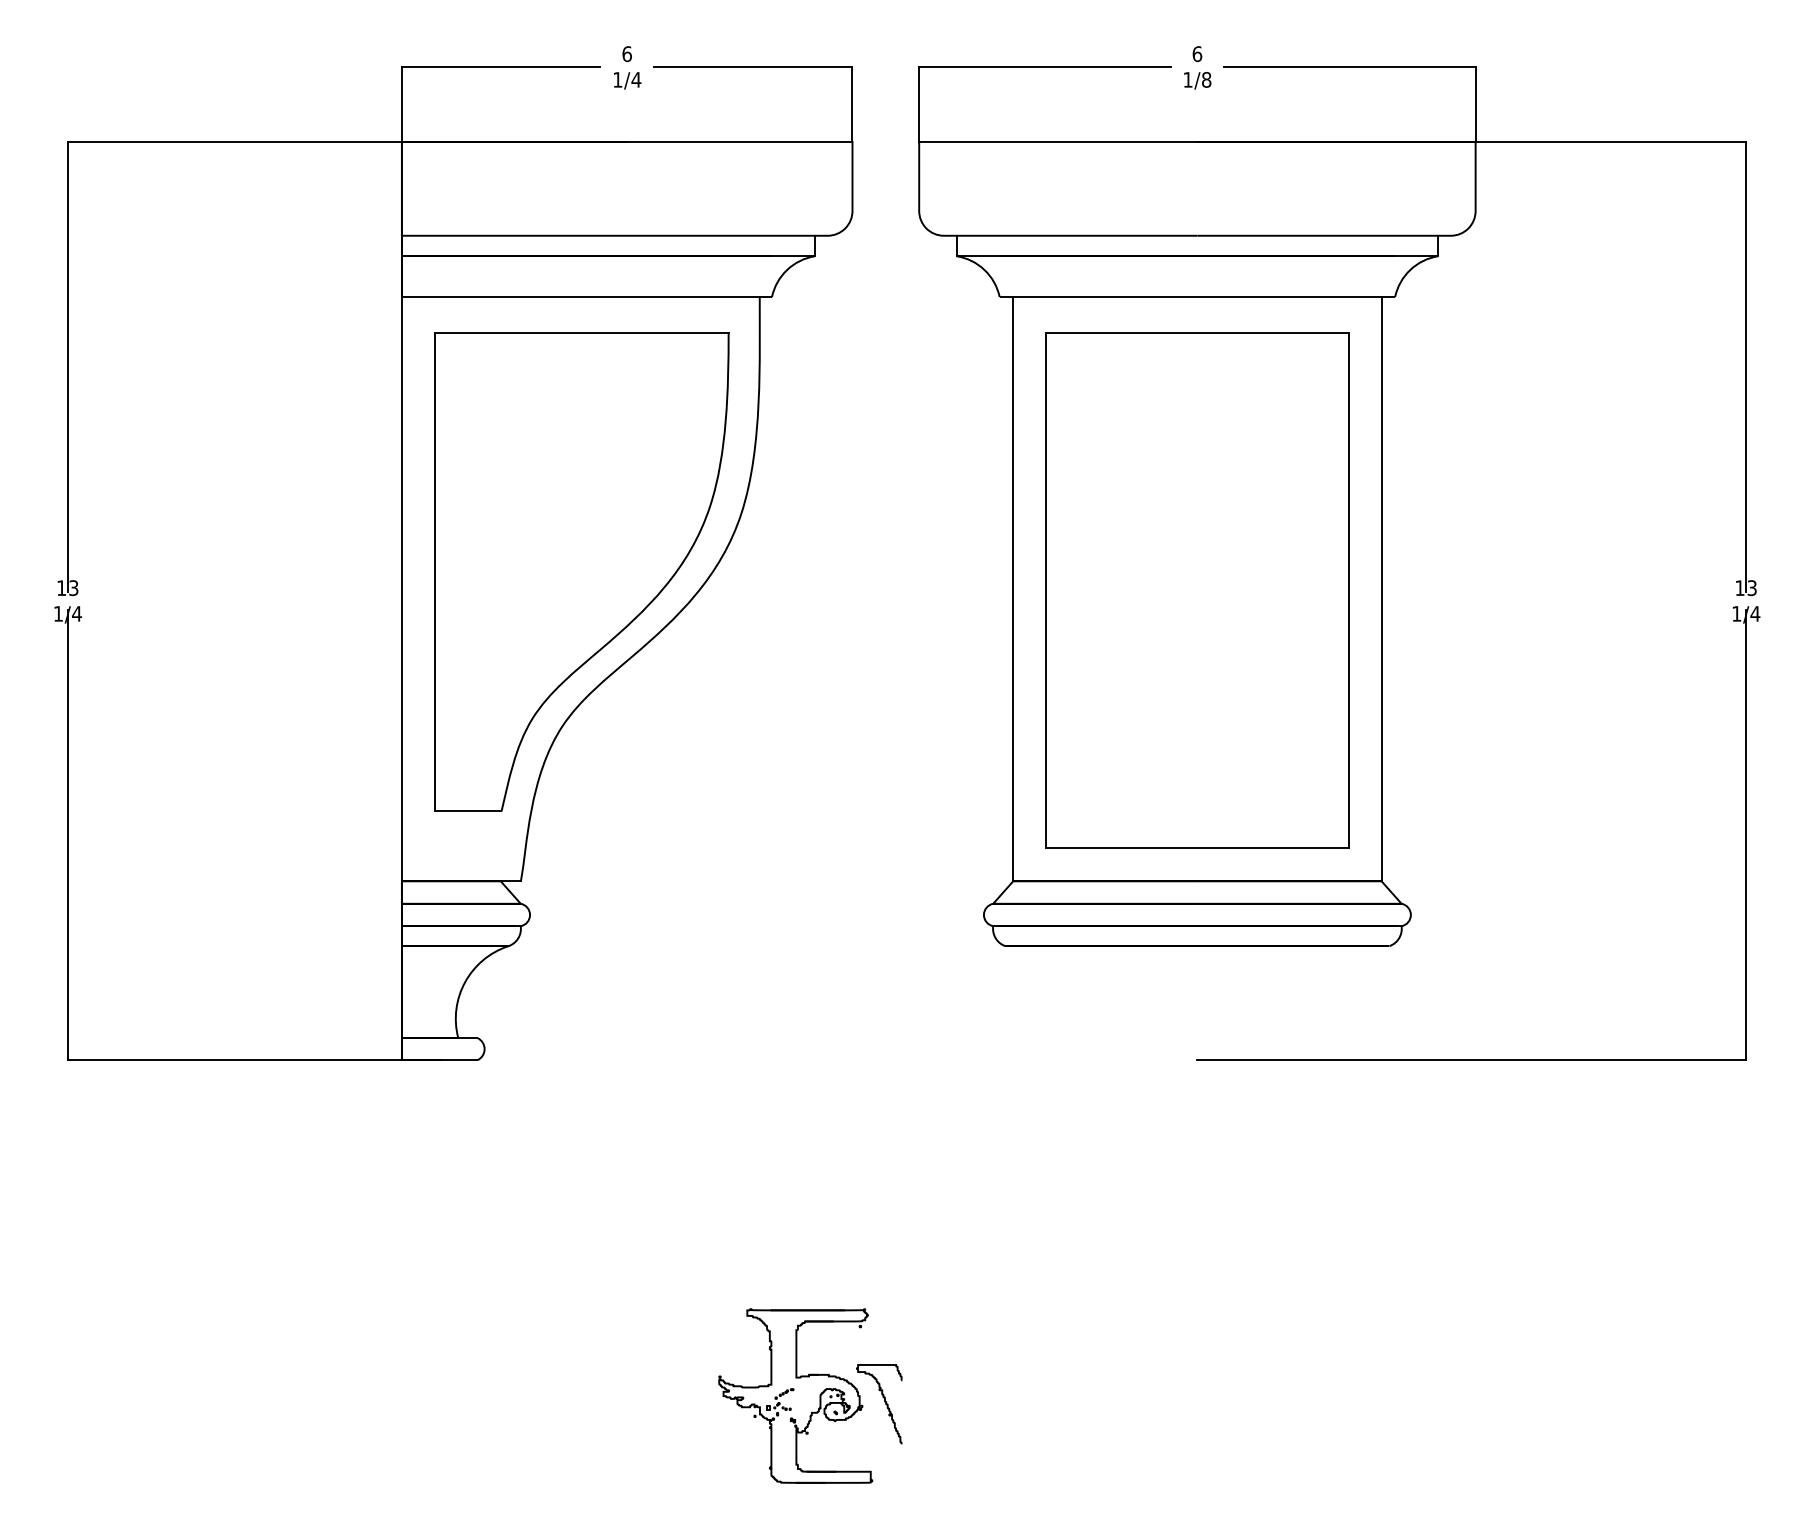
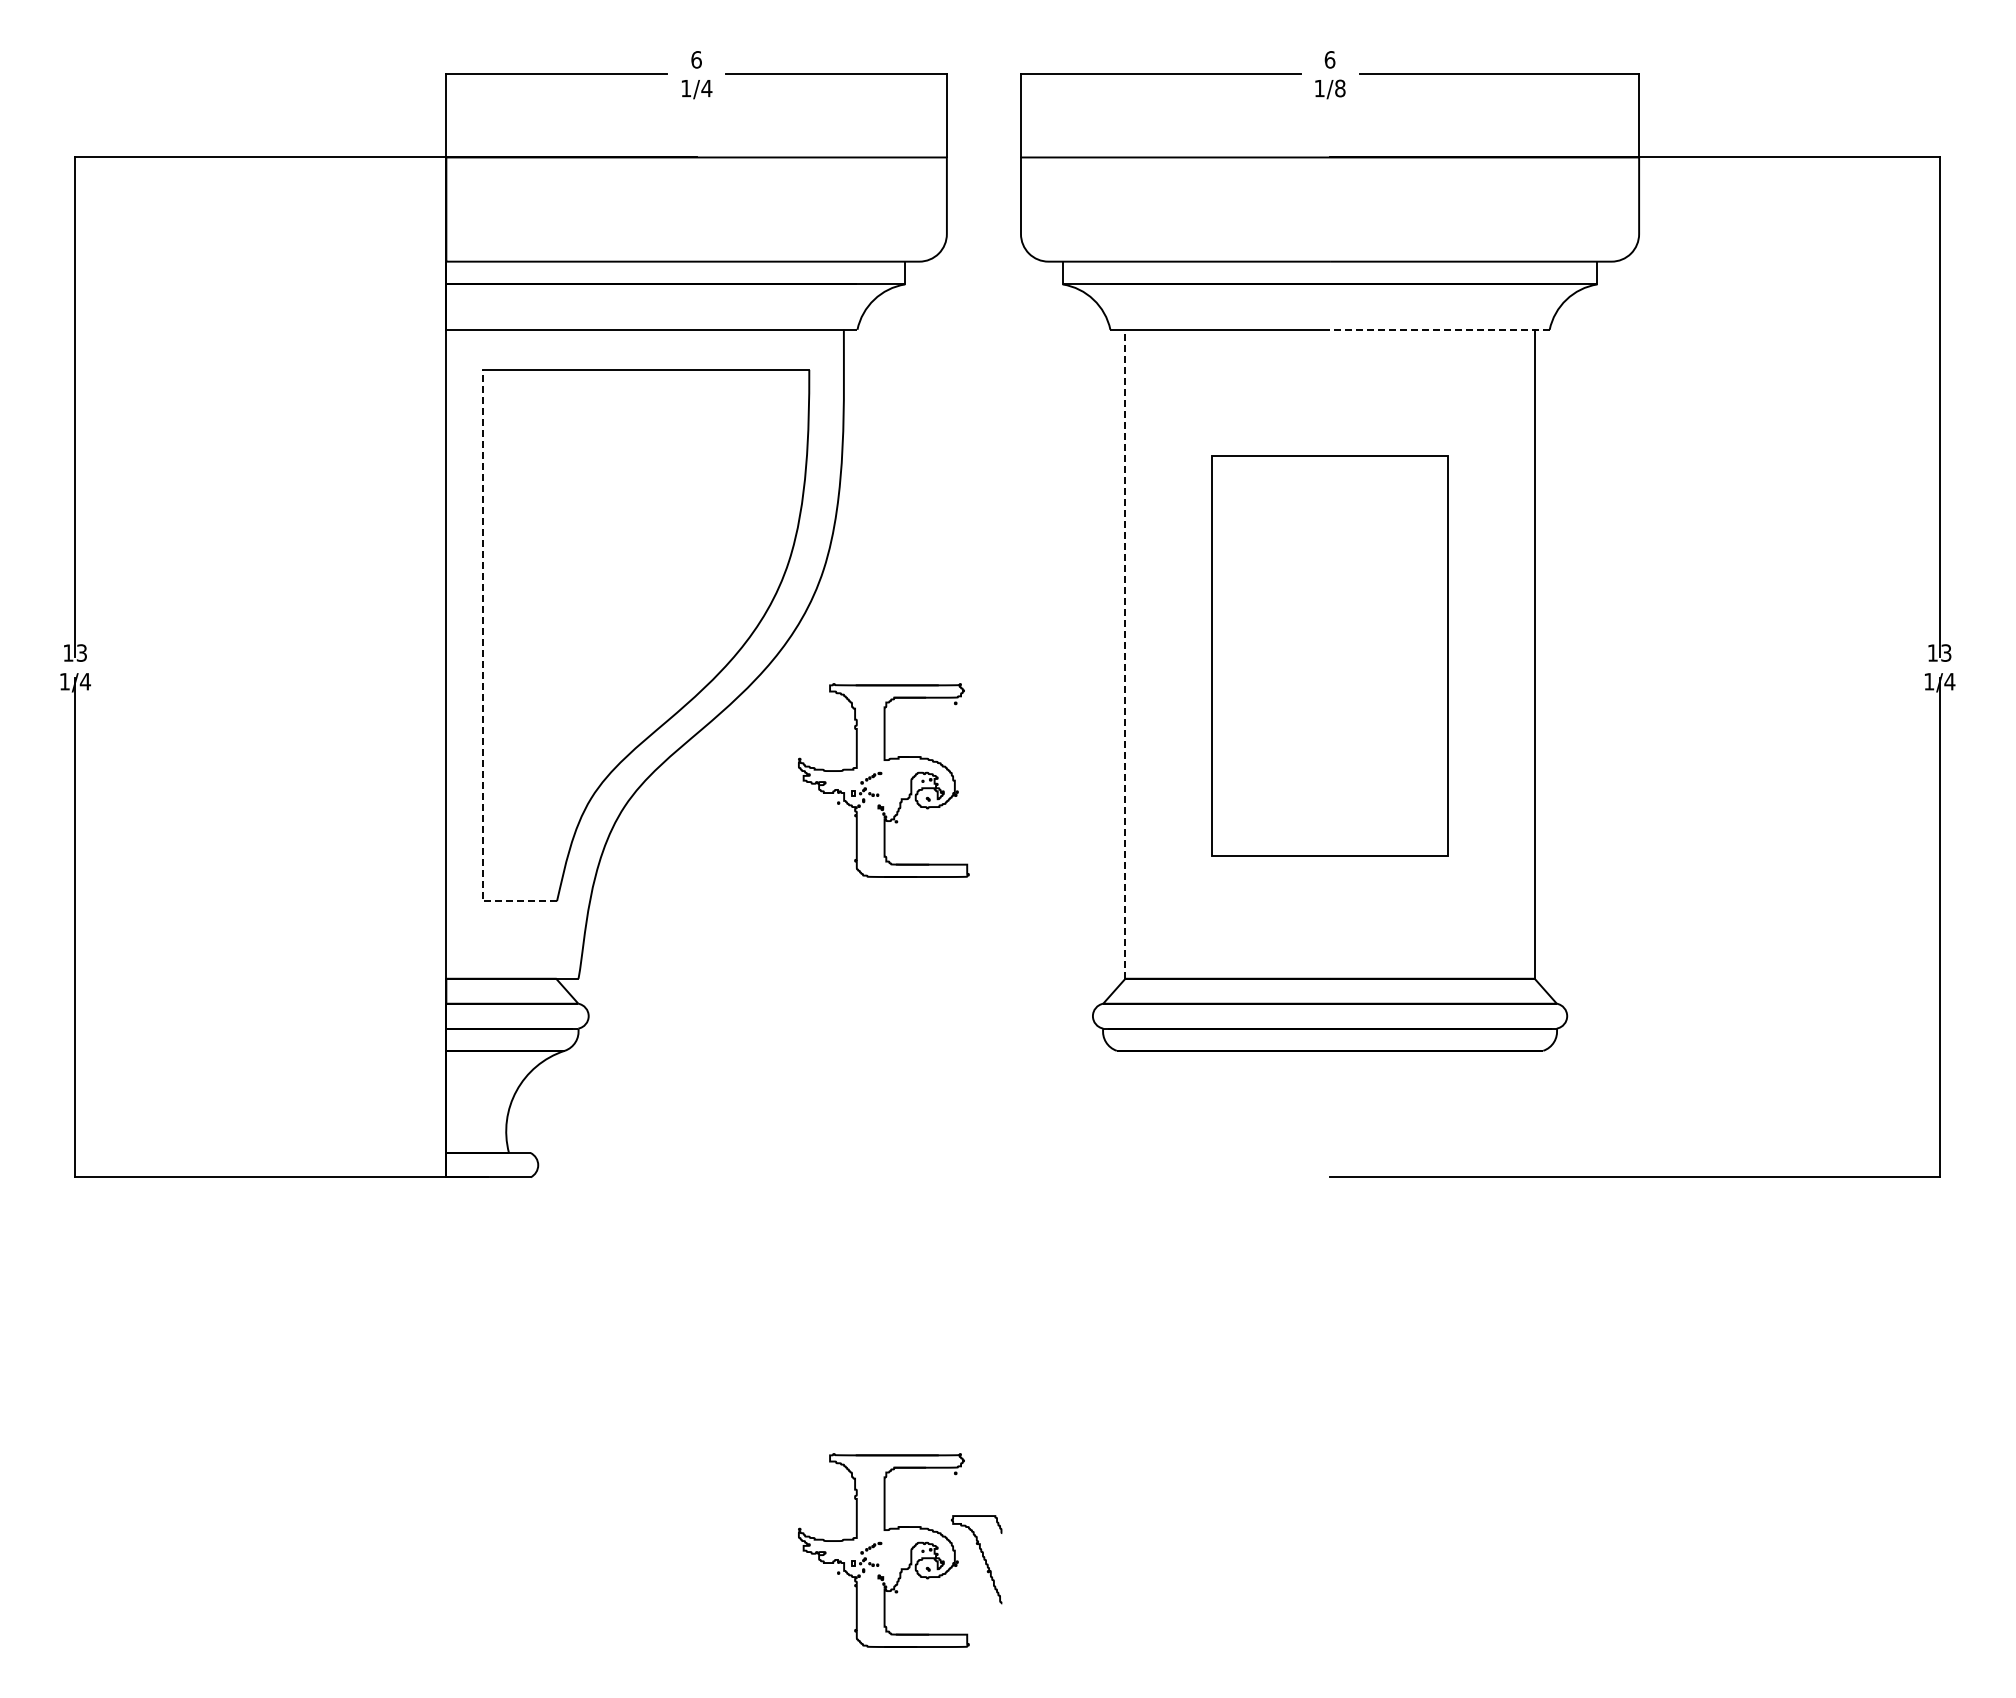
line: (1295, 296) -> (1439, 329), solid -> dashed
line: (1013, 588) -> (1125, 653), solid -> dashed
part: (1196, 590) -> (1329, 655), size x0.7
line: (434, 606) -> (482, 673), solid -> dashed
part: (795, 702) -> (883, 780), added

